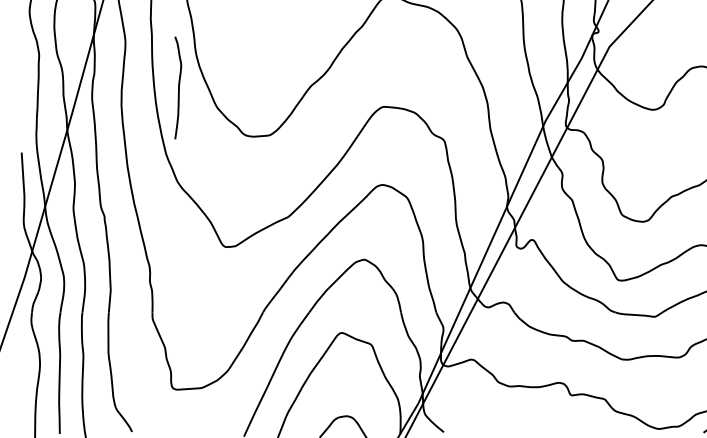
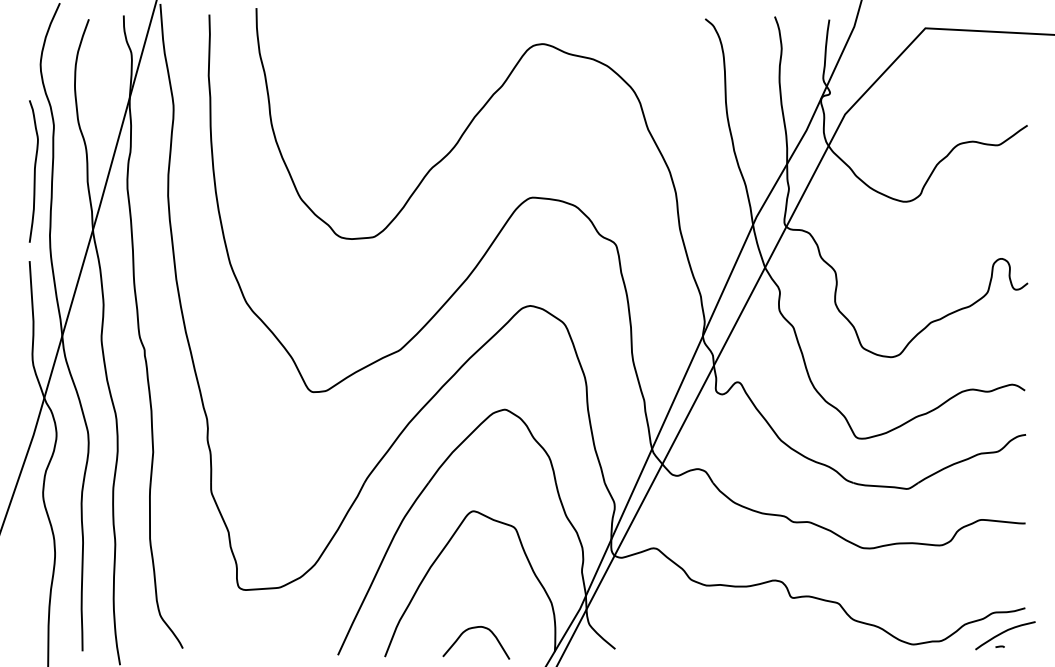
curve: (178, 87) -> (34, 171), moved

